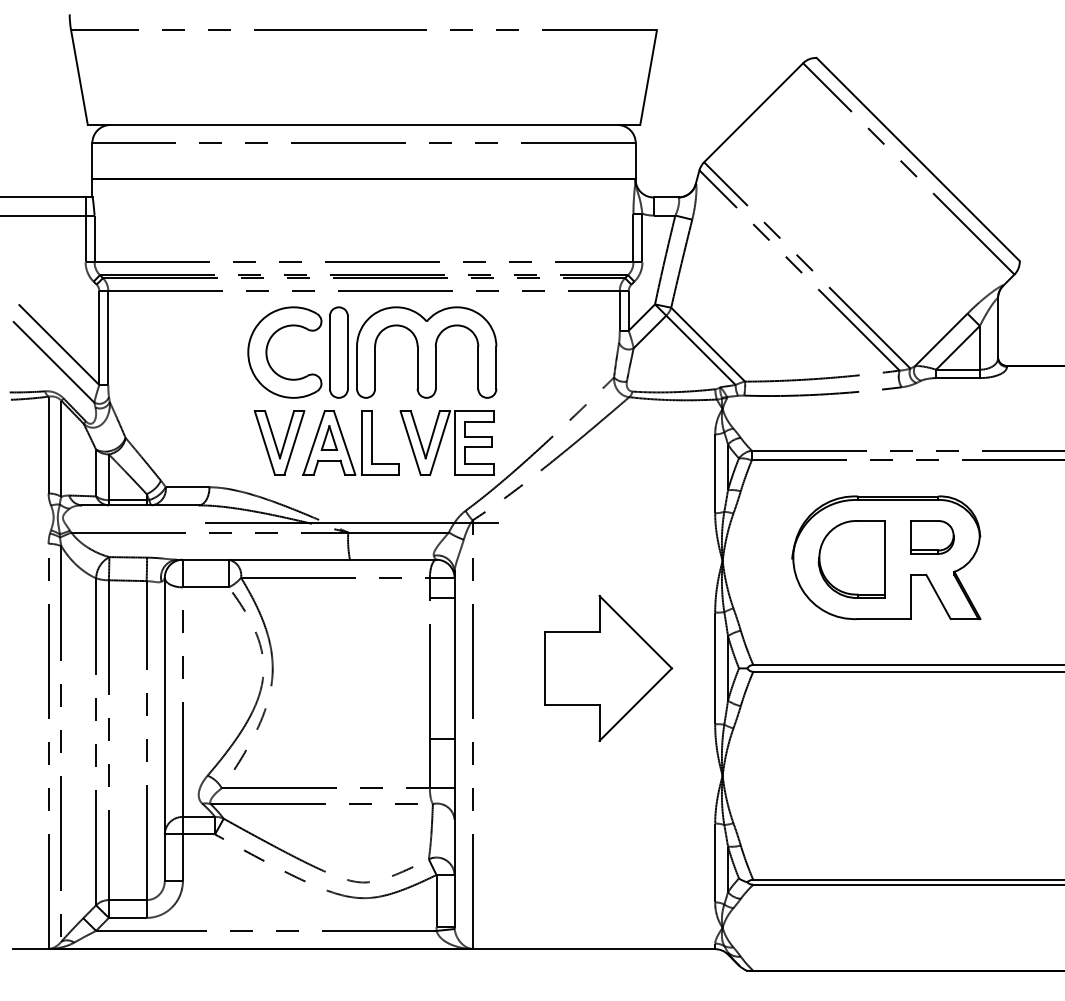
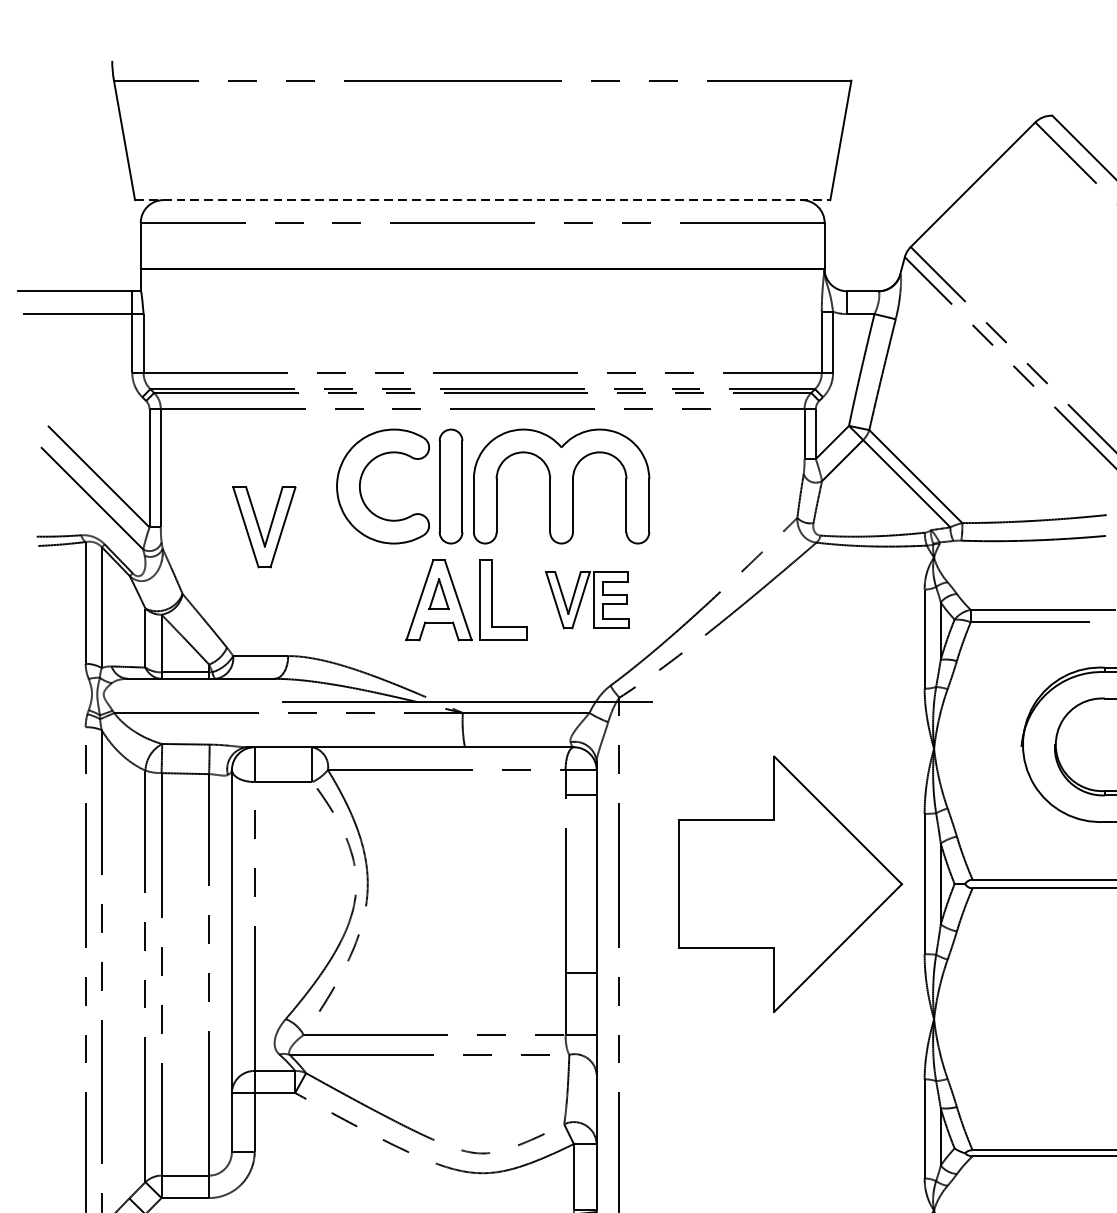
line: (364, 125) -> (483, 200), solid -> dashed
part: (279, 442) -> (264, 526), moved
part: (446, 442) -> (586, 599), size x0.7
part: (608, 667) -> (790, 882), size x1.4

